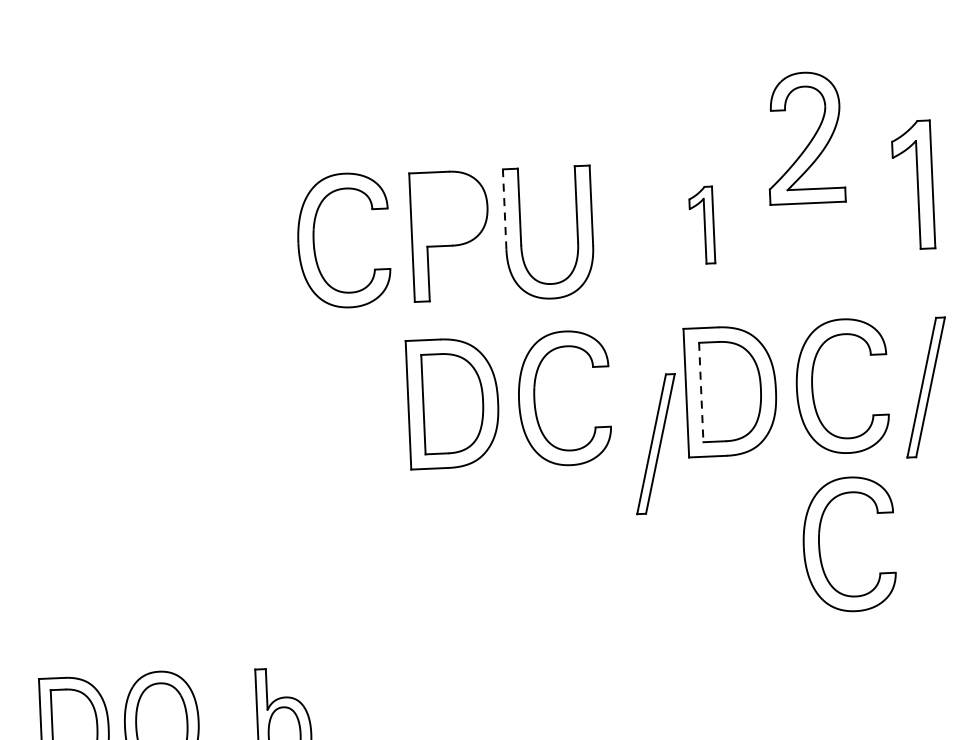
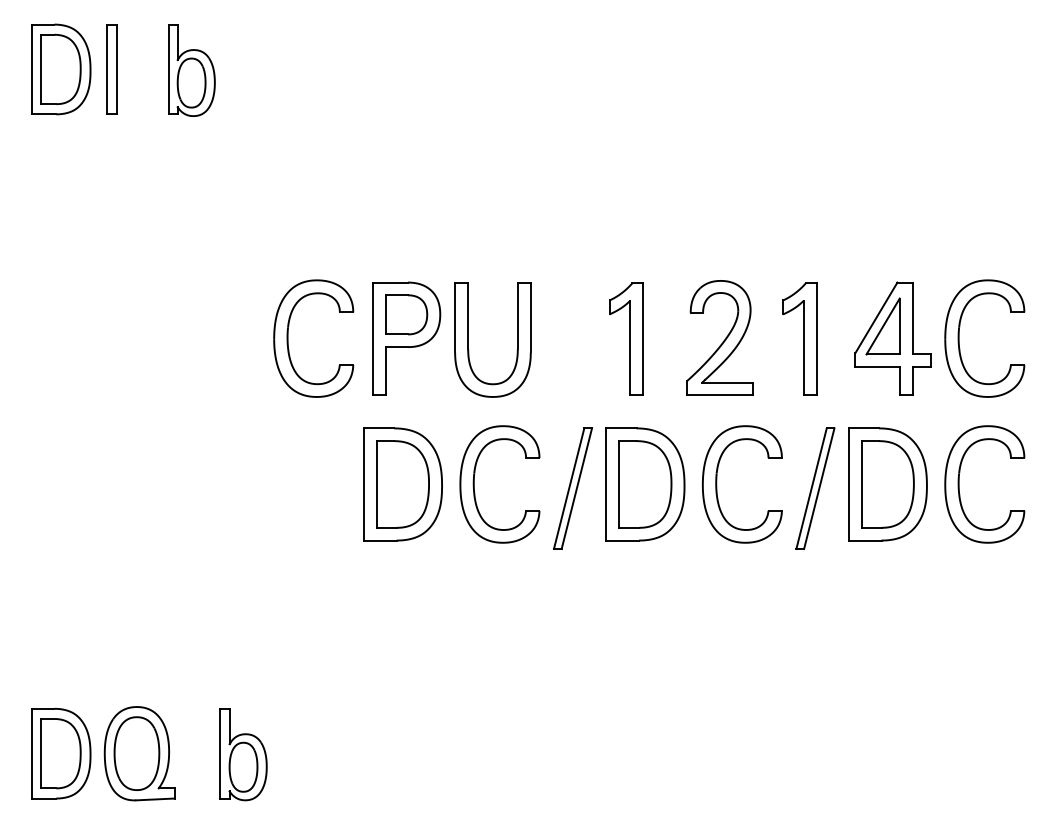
part: (805, 137) -> (719, 337), moved
part: (912, 184) -> (799, 338), moved
part: (448, 208) -> (406, 314), added
line: (505, 209) -> (455, 317), dashed -> solid
part: (702, 224) -> (626, 338), size x1.67
line: (701, 392) -> (619, 484), dashed -> solid
part: (655, 443) -> (572, 488), moved
part: (820, 545) -> (717, 622), removed

